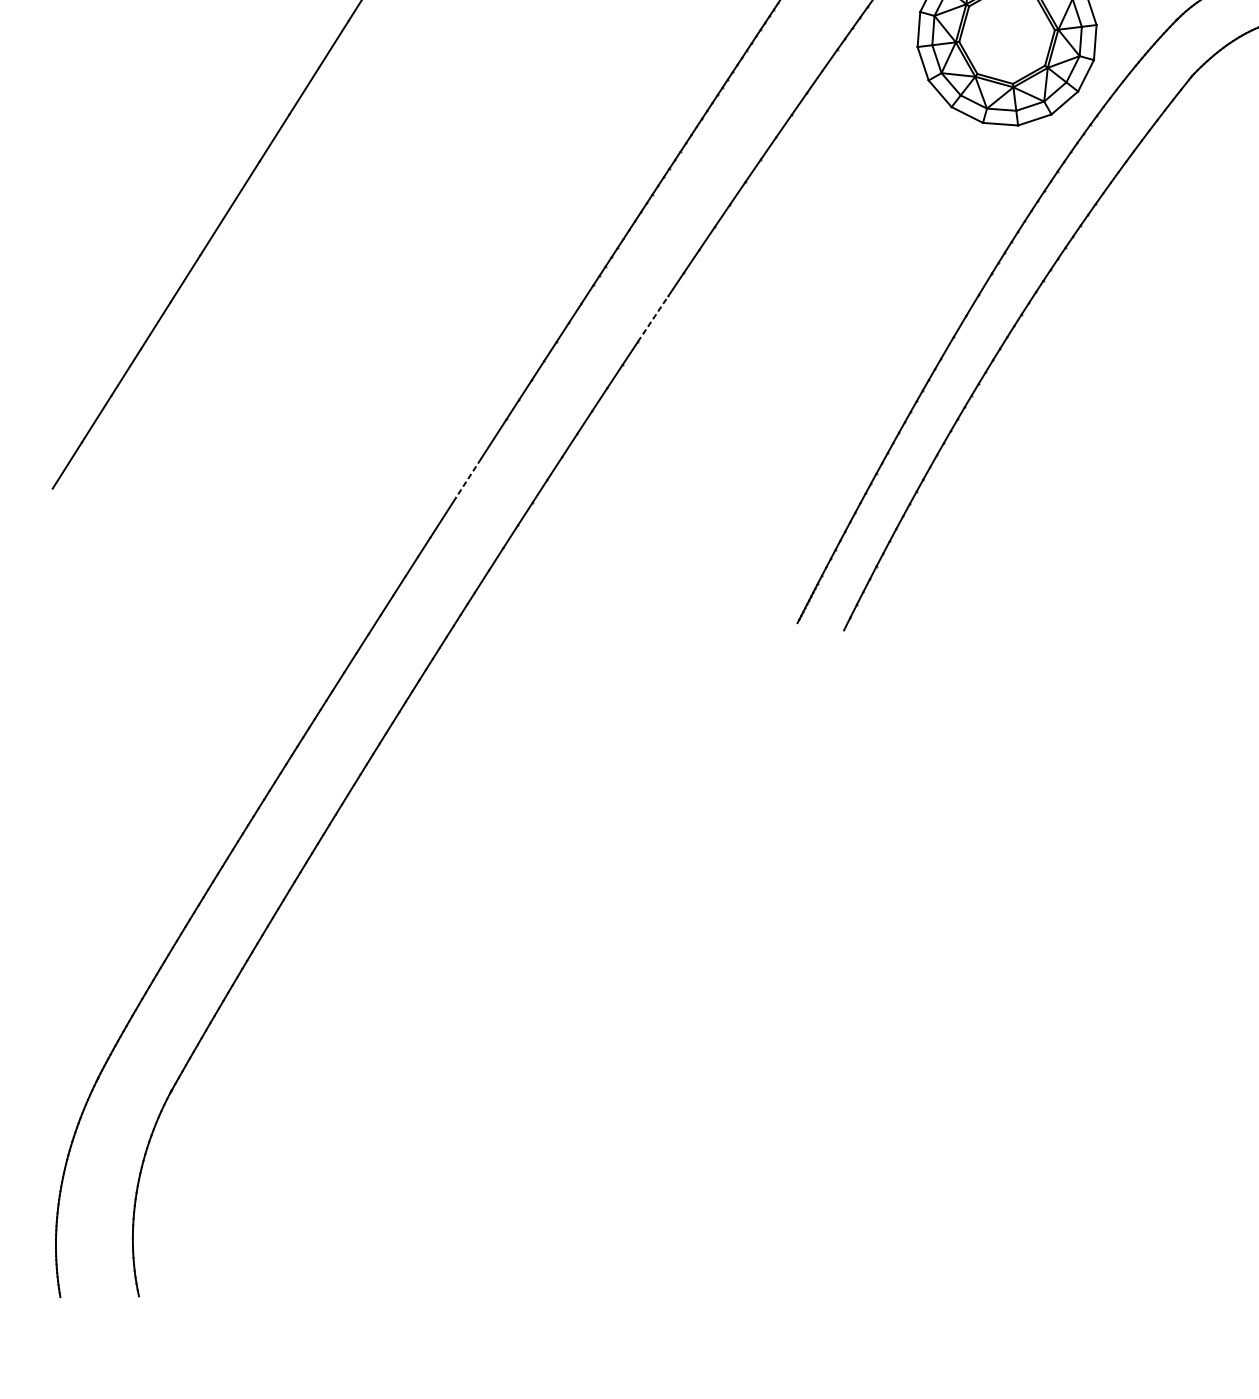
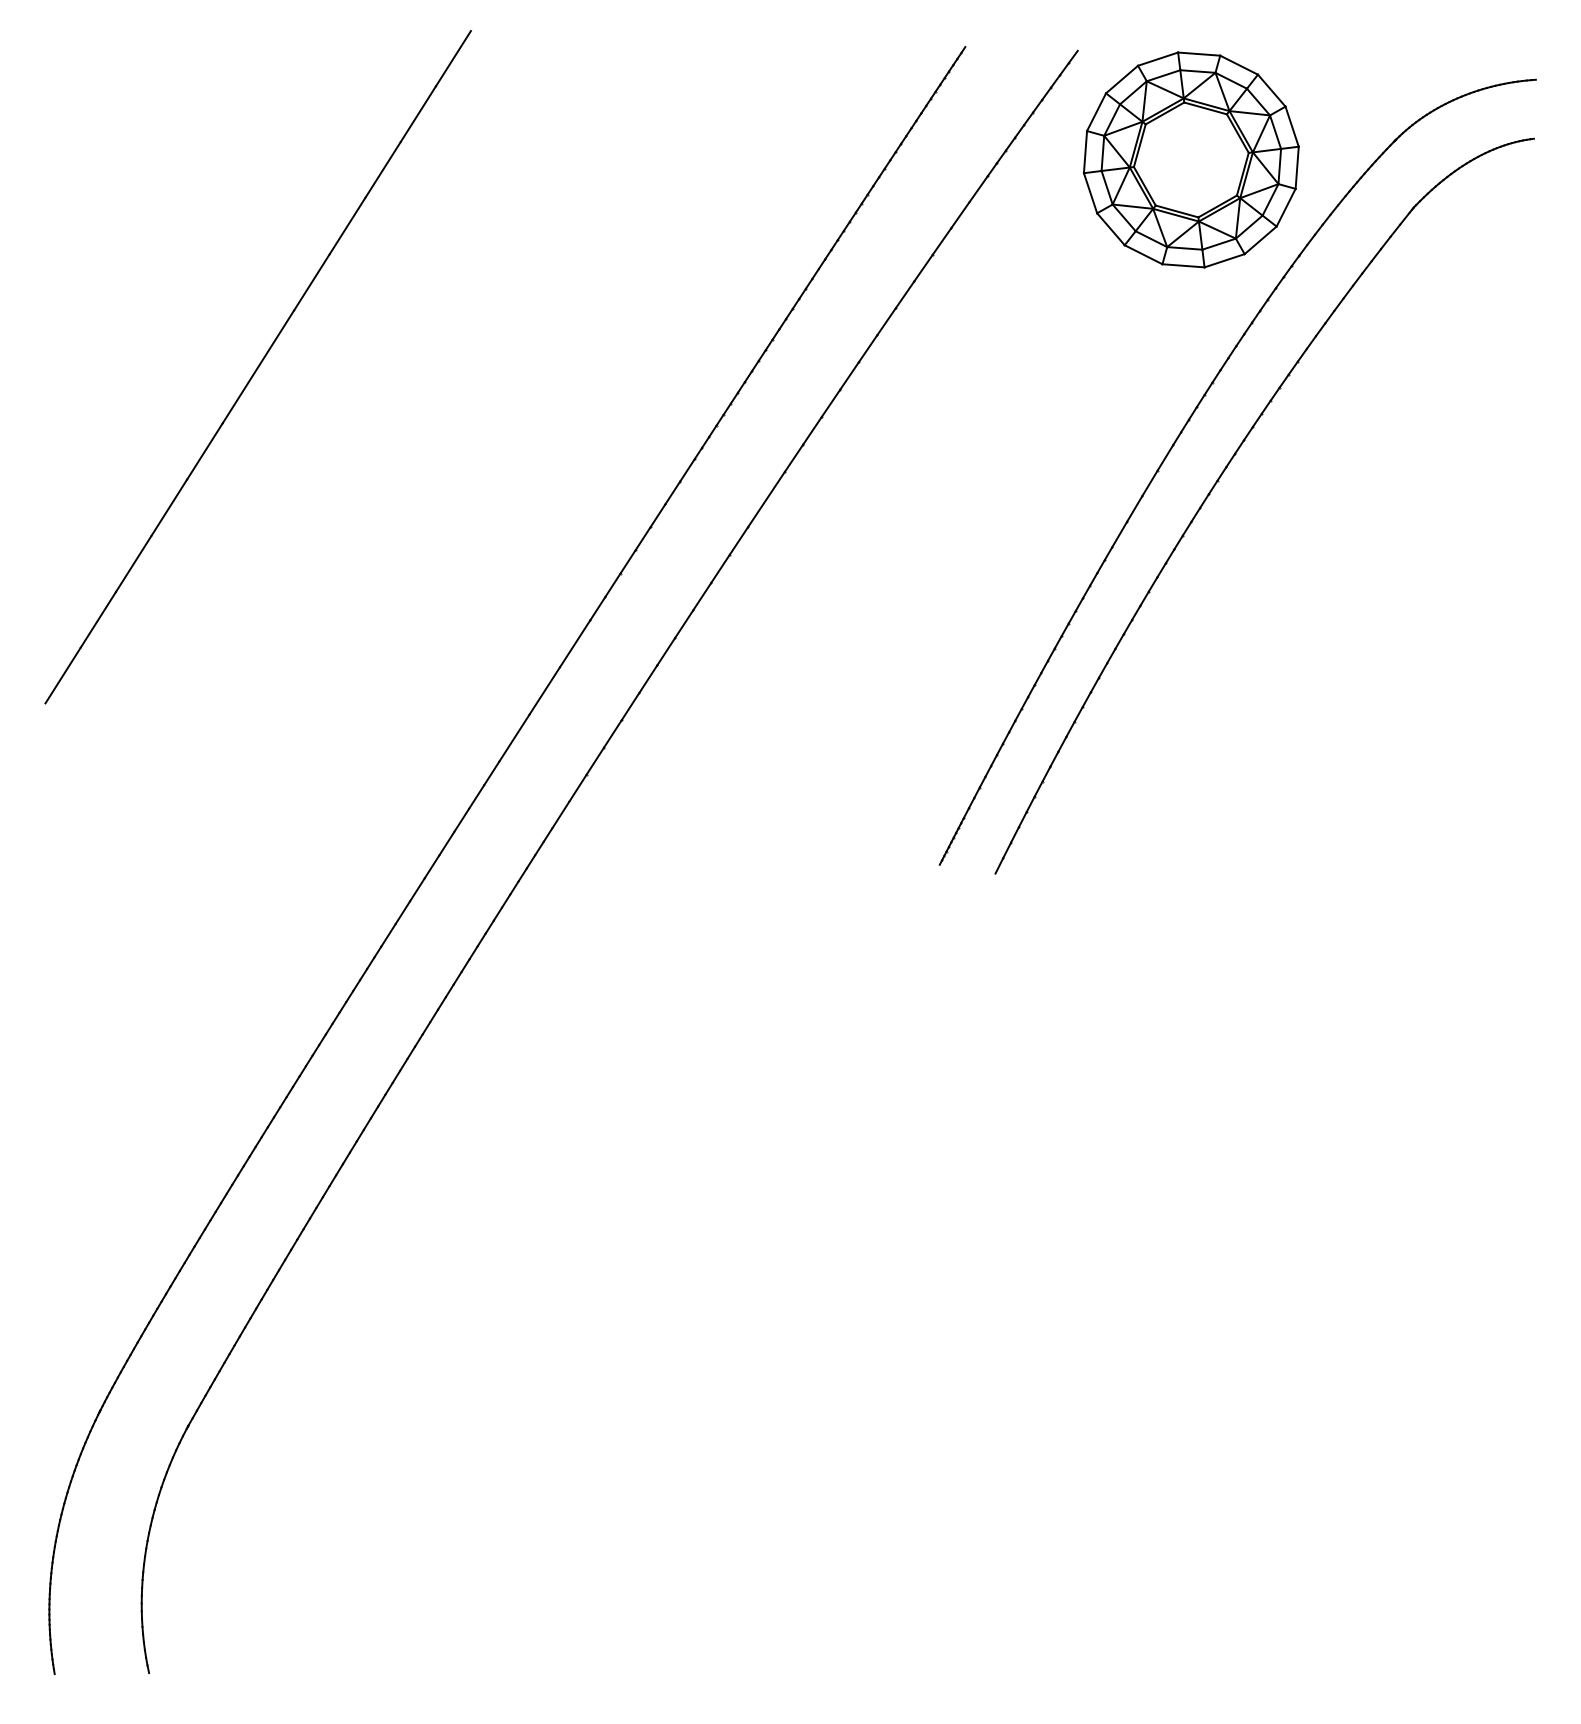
line: (653, 318) -> (766, 499), dashed -> solid
line: (468, 478) -> (544, 691), dashed -> solid

